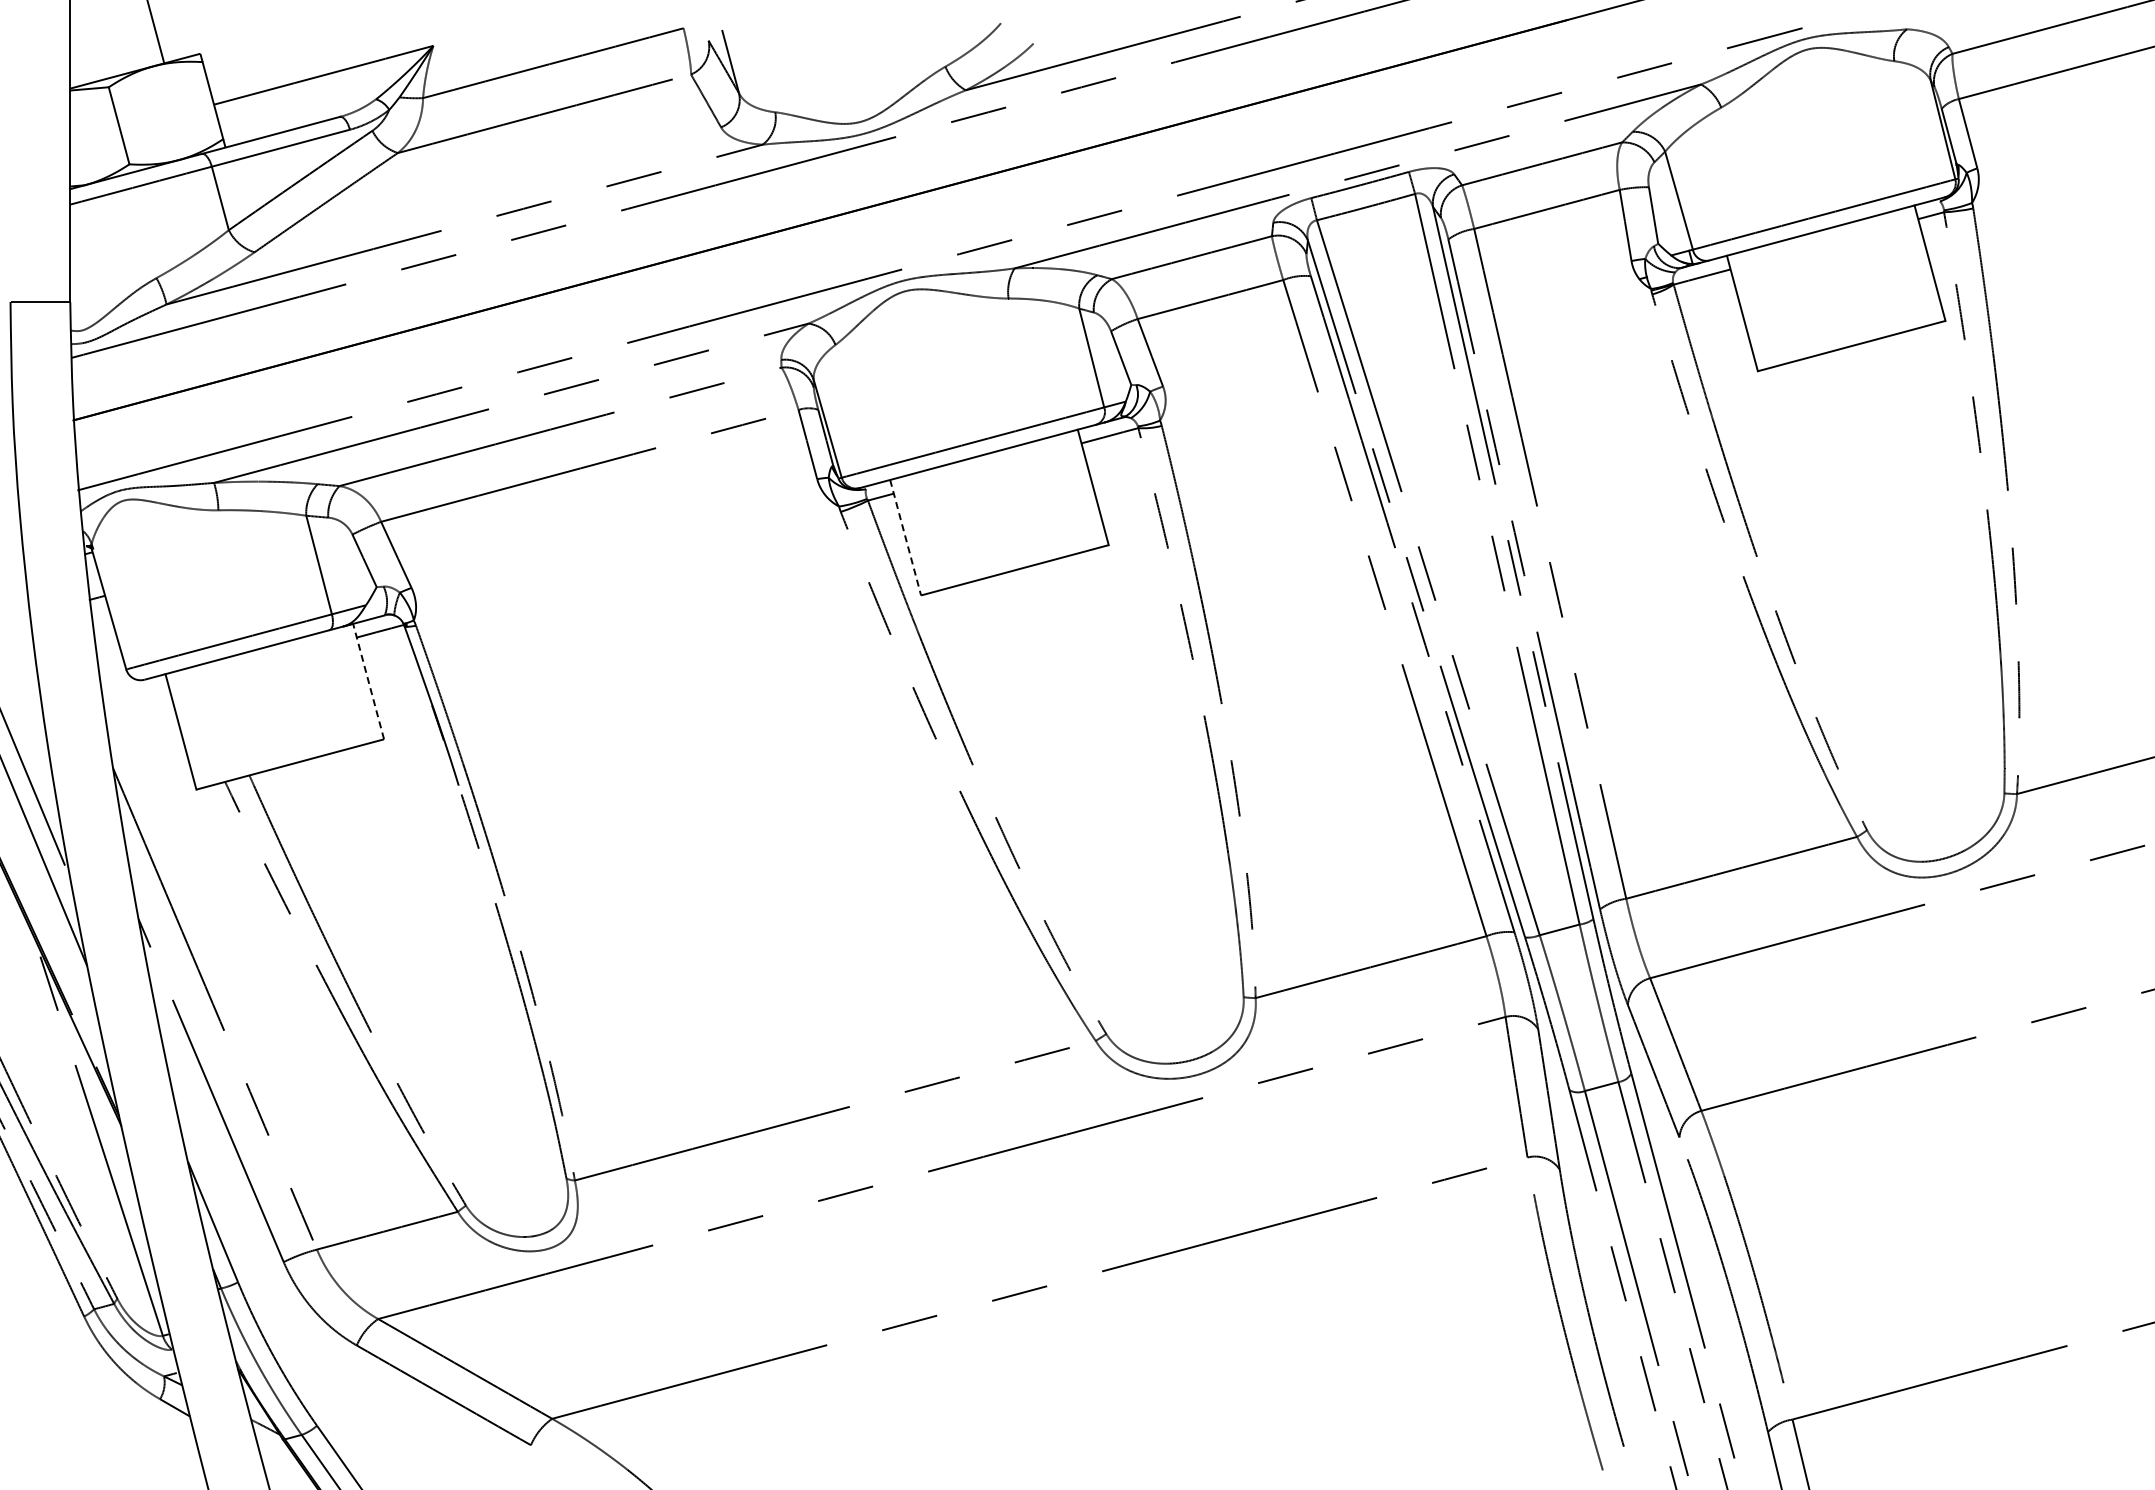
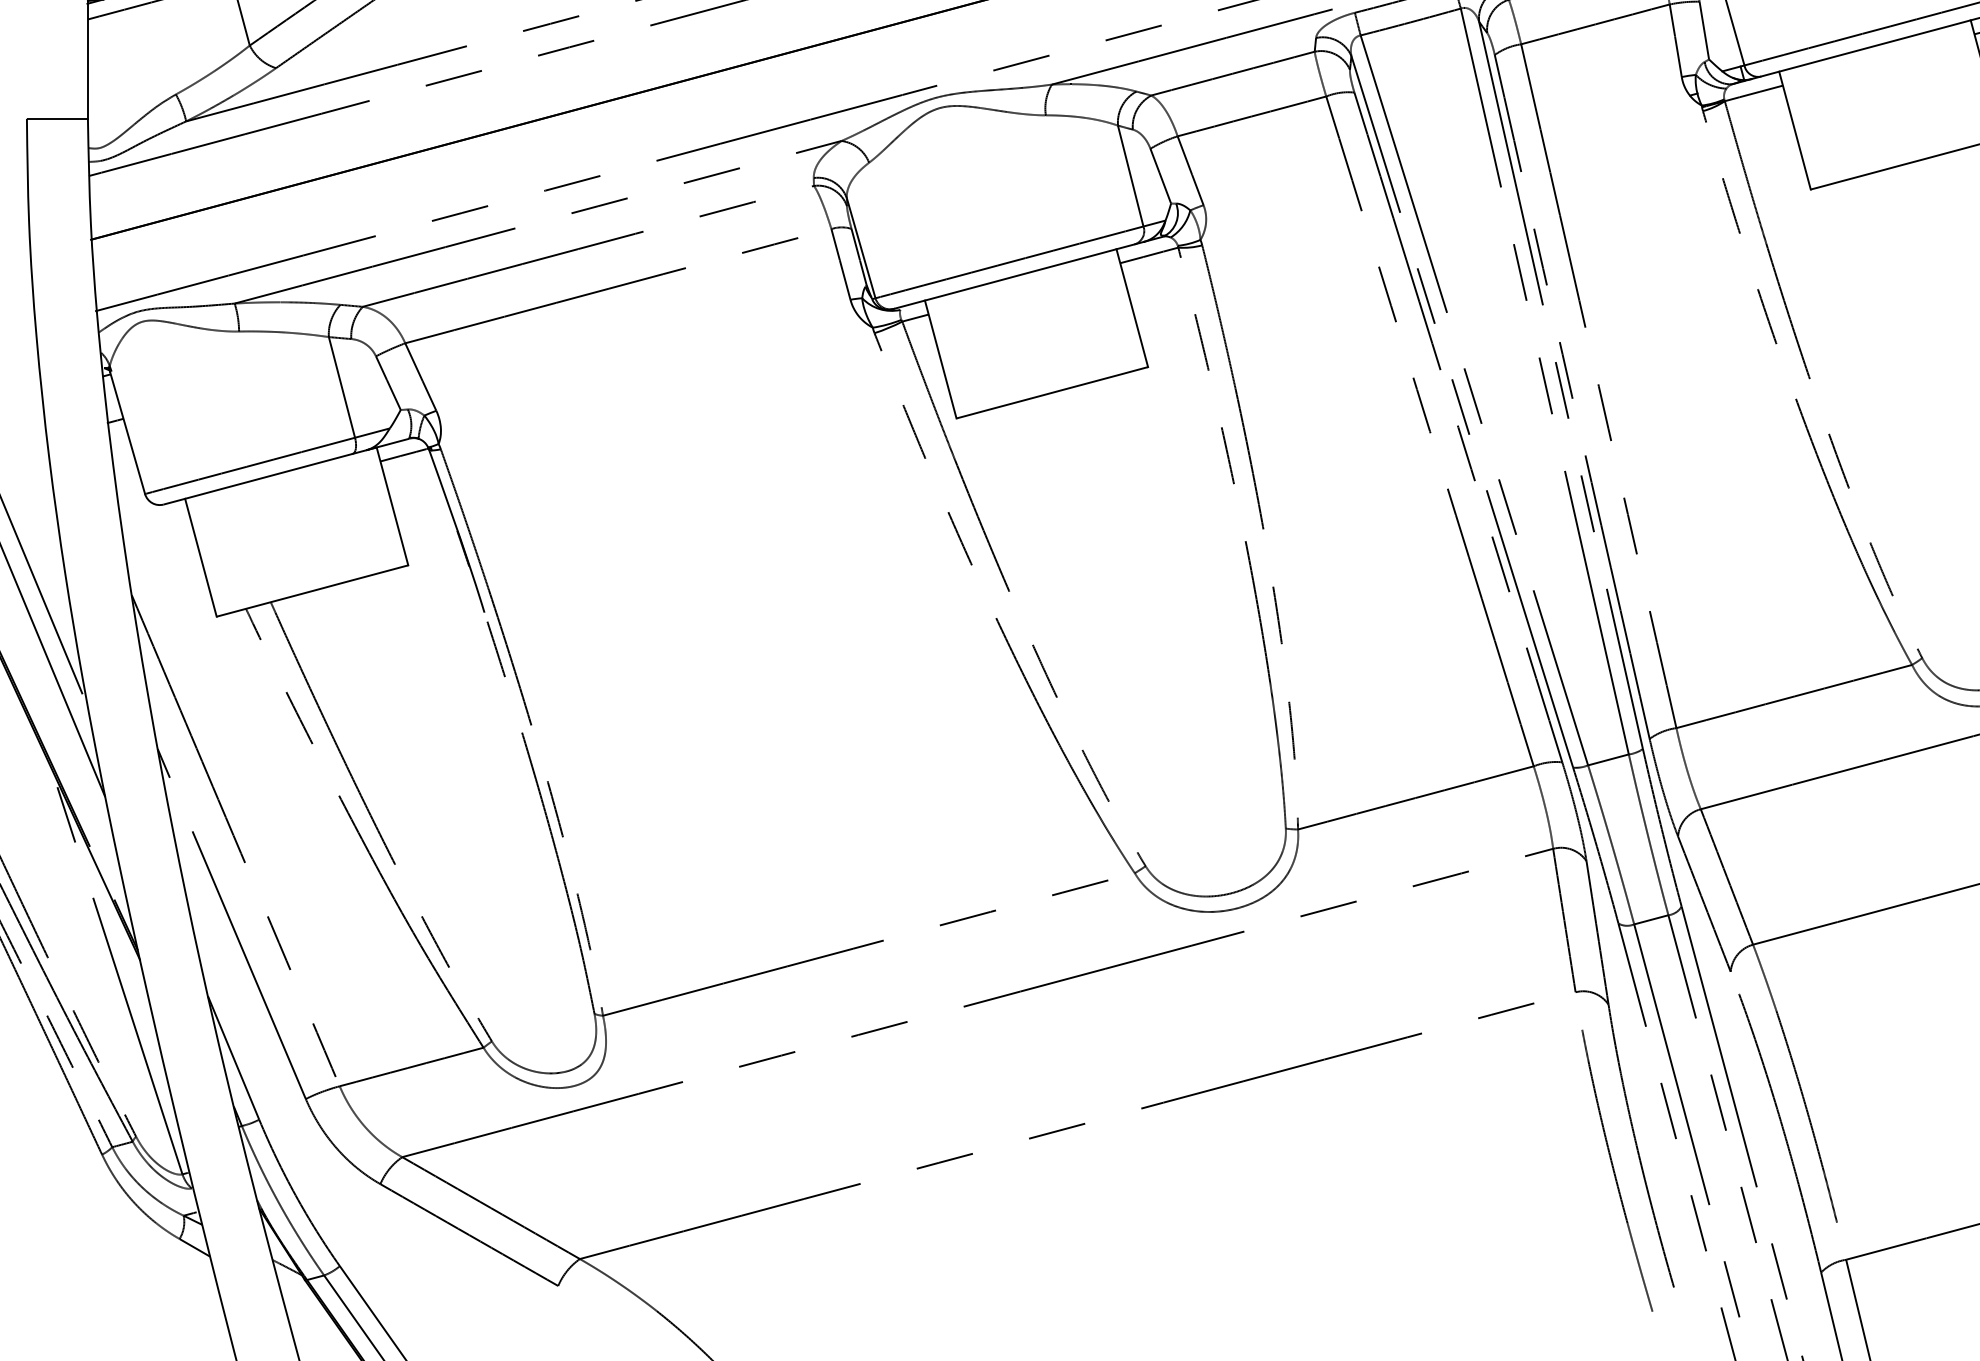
line: (905, 537) -> (940, 359), dashed -> solid
line: (368, 681) -> (392, 506), dashed -> solid

